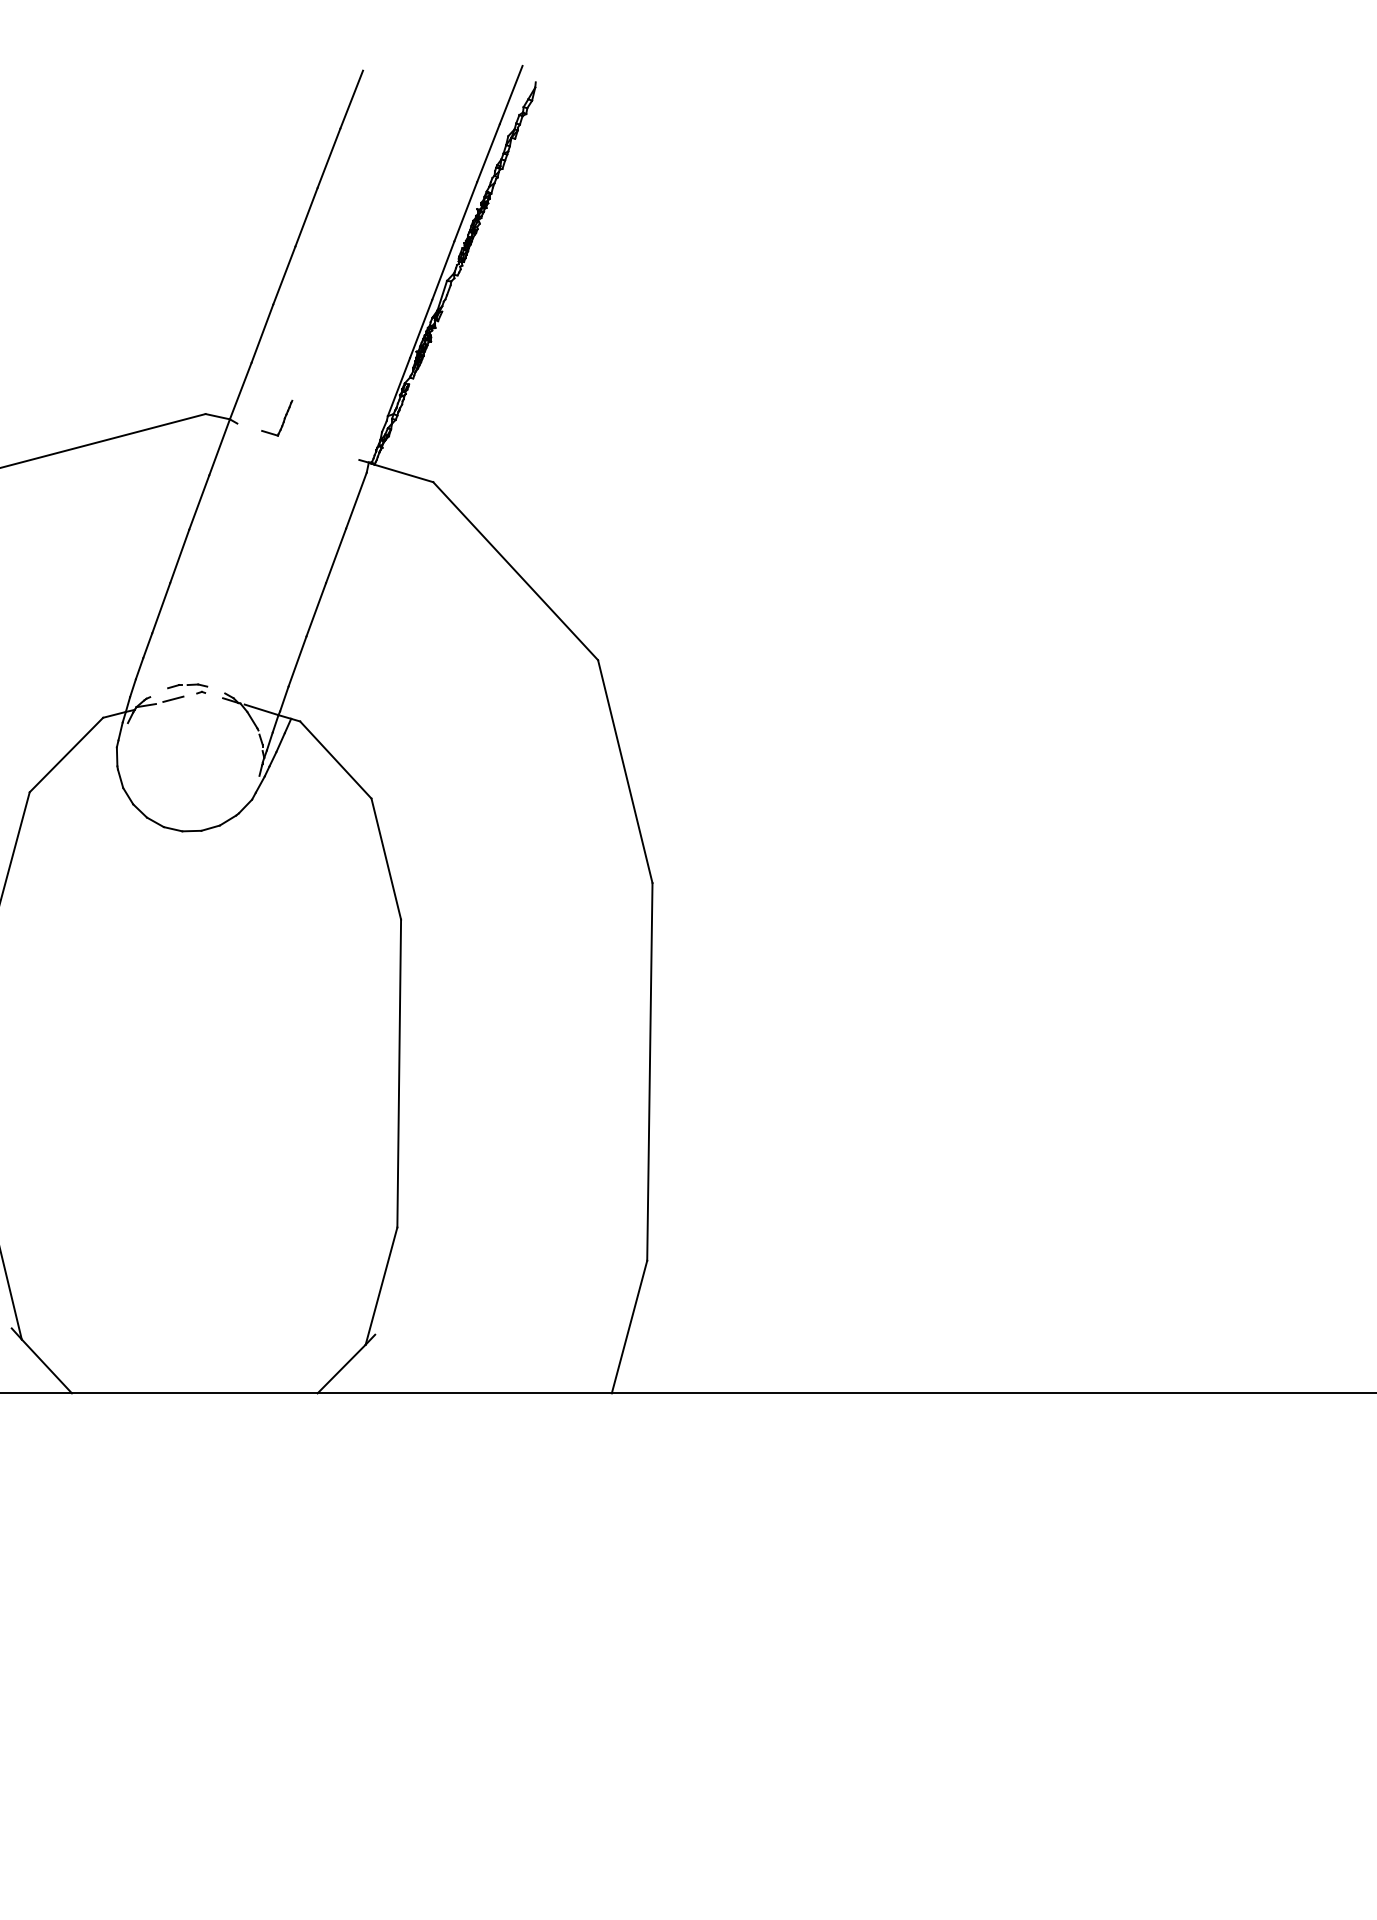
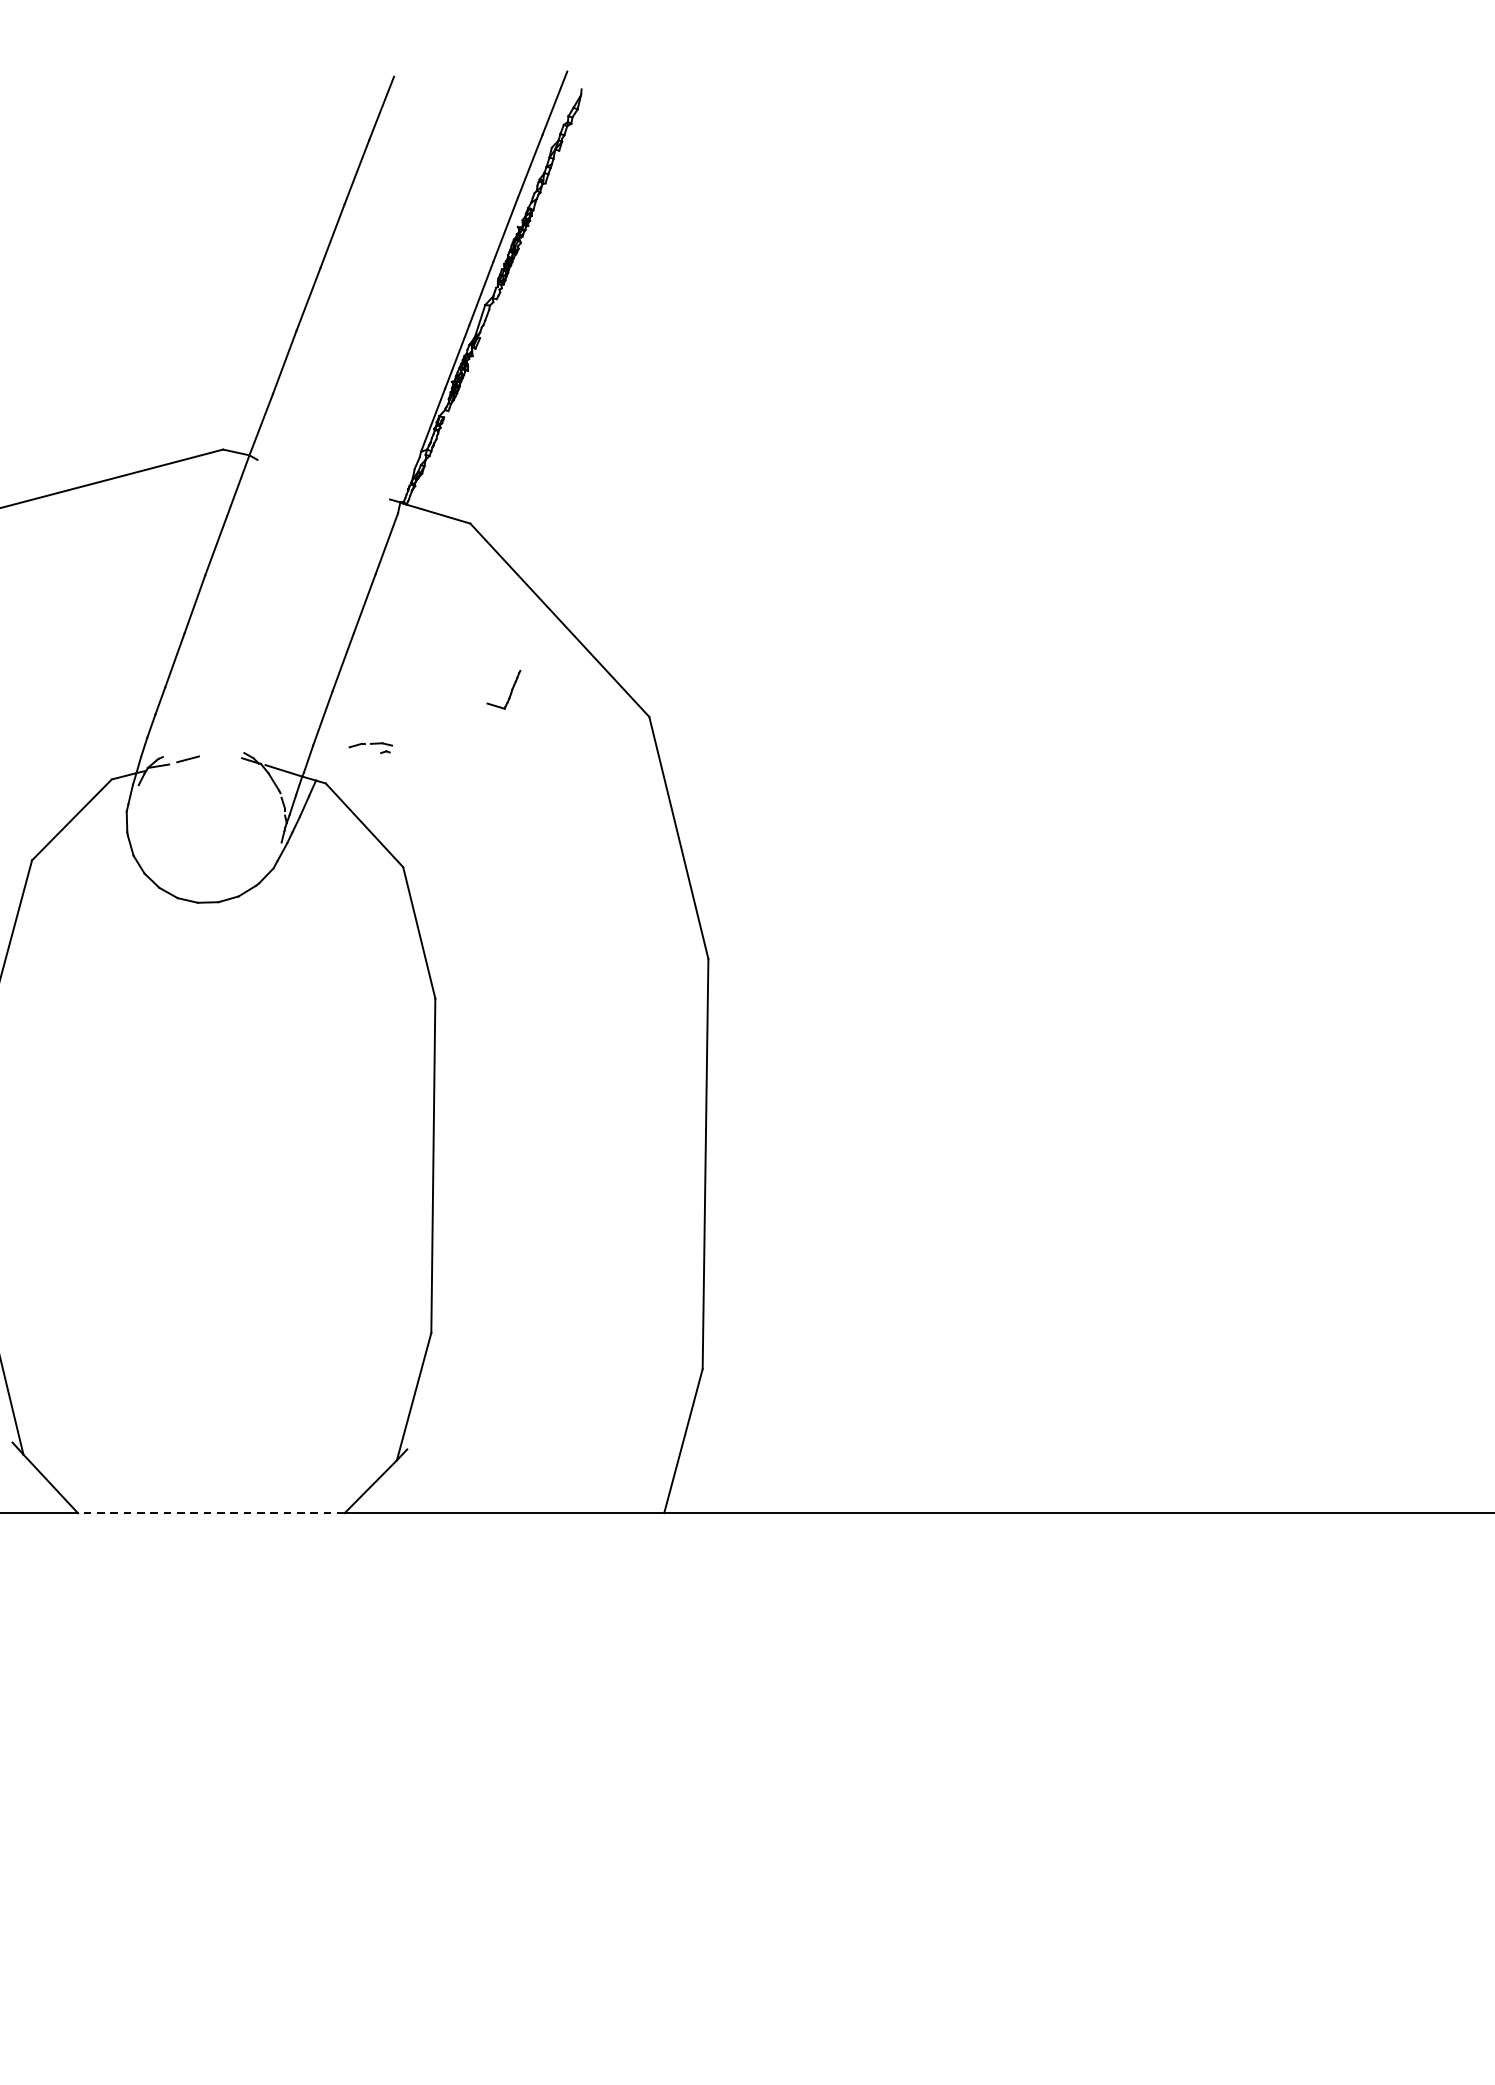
part: (283, 418) -> (510, 690), moved
part: (187, 688) -> (370, 747), moved
line: (194, 1393) -> (211, 1513), solid -> dashed

